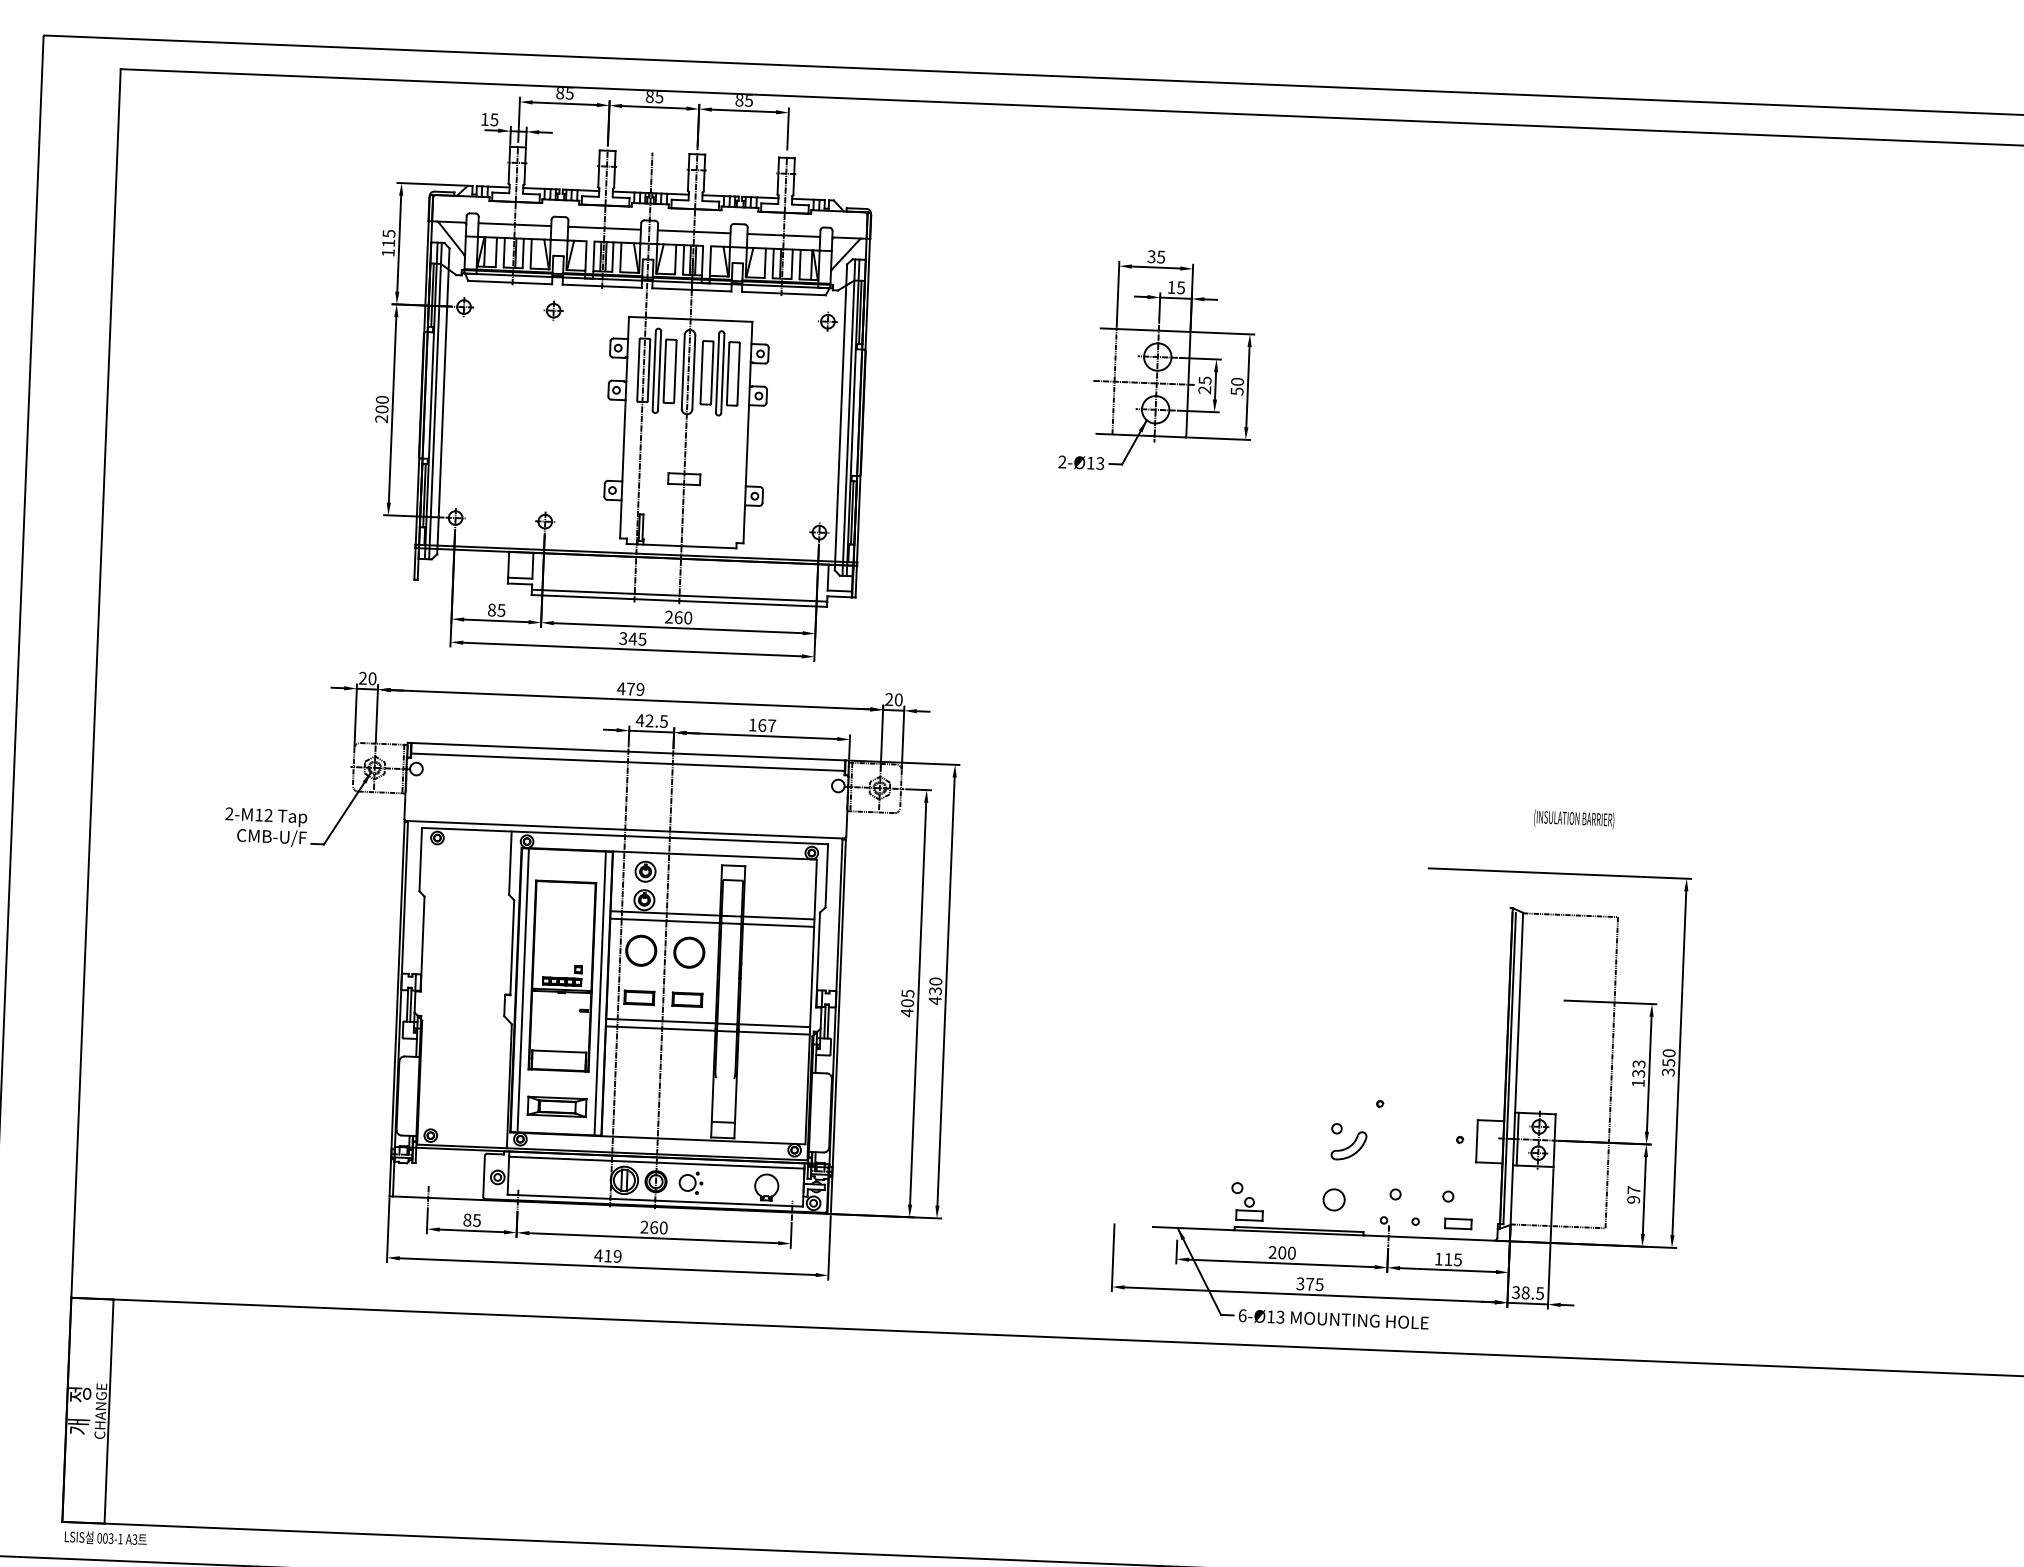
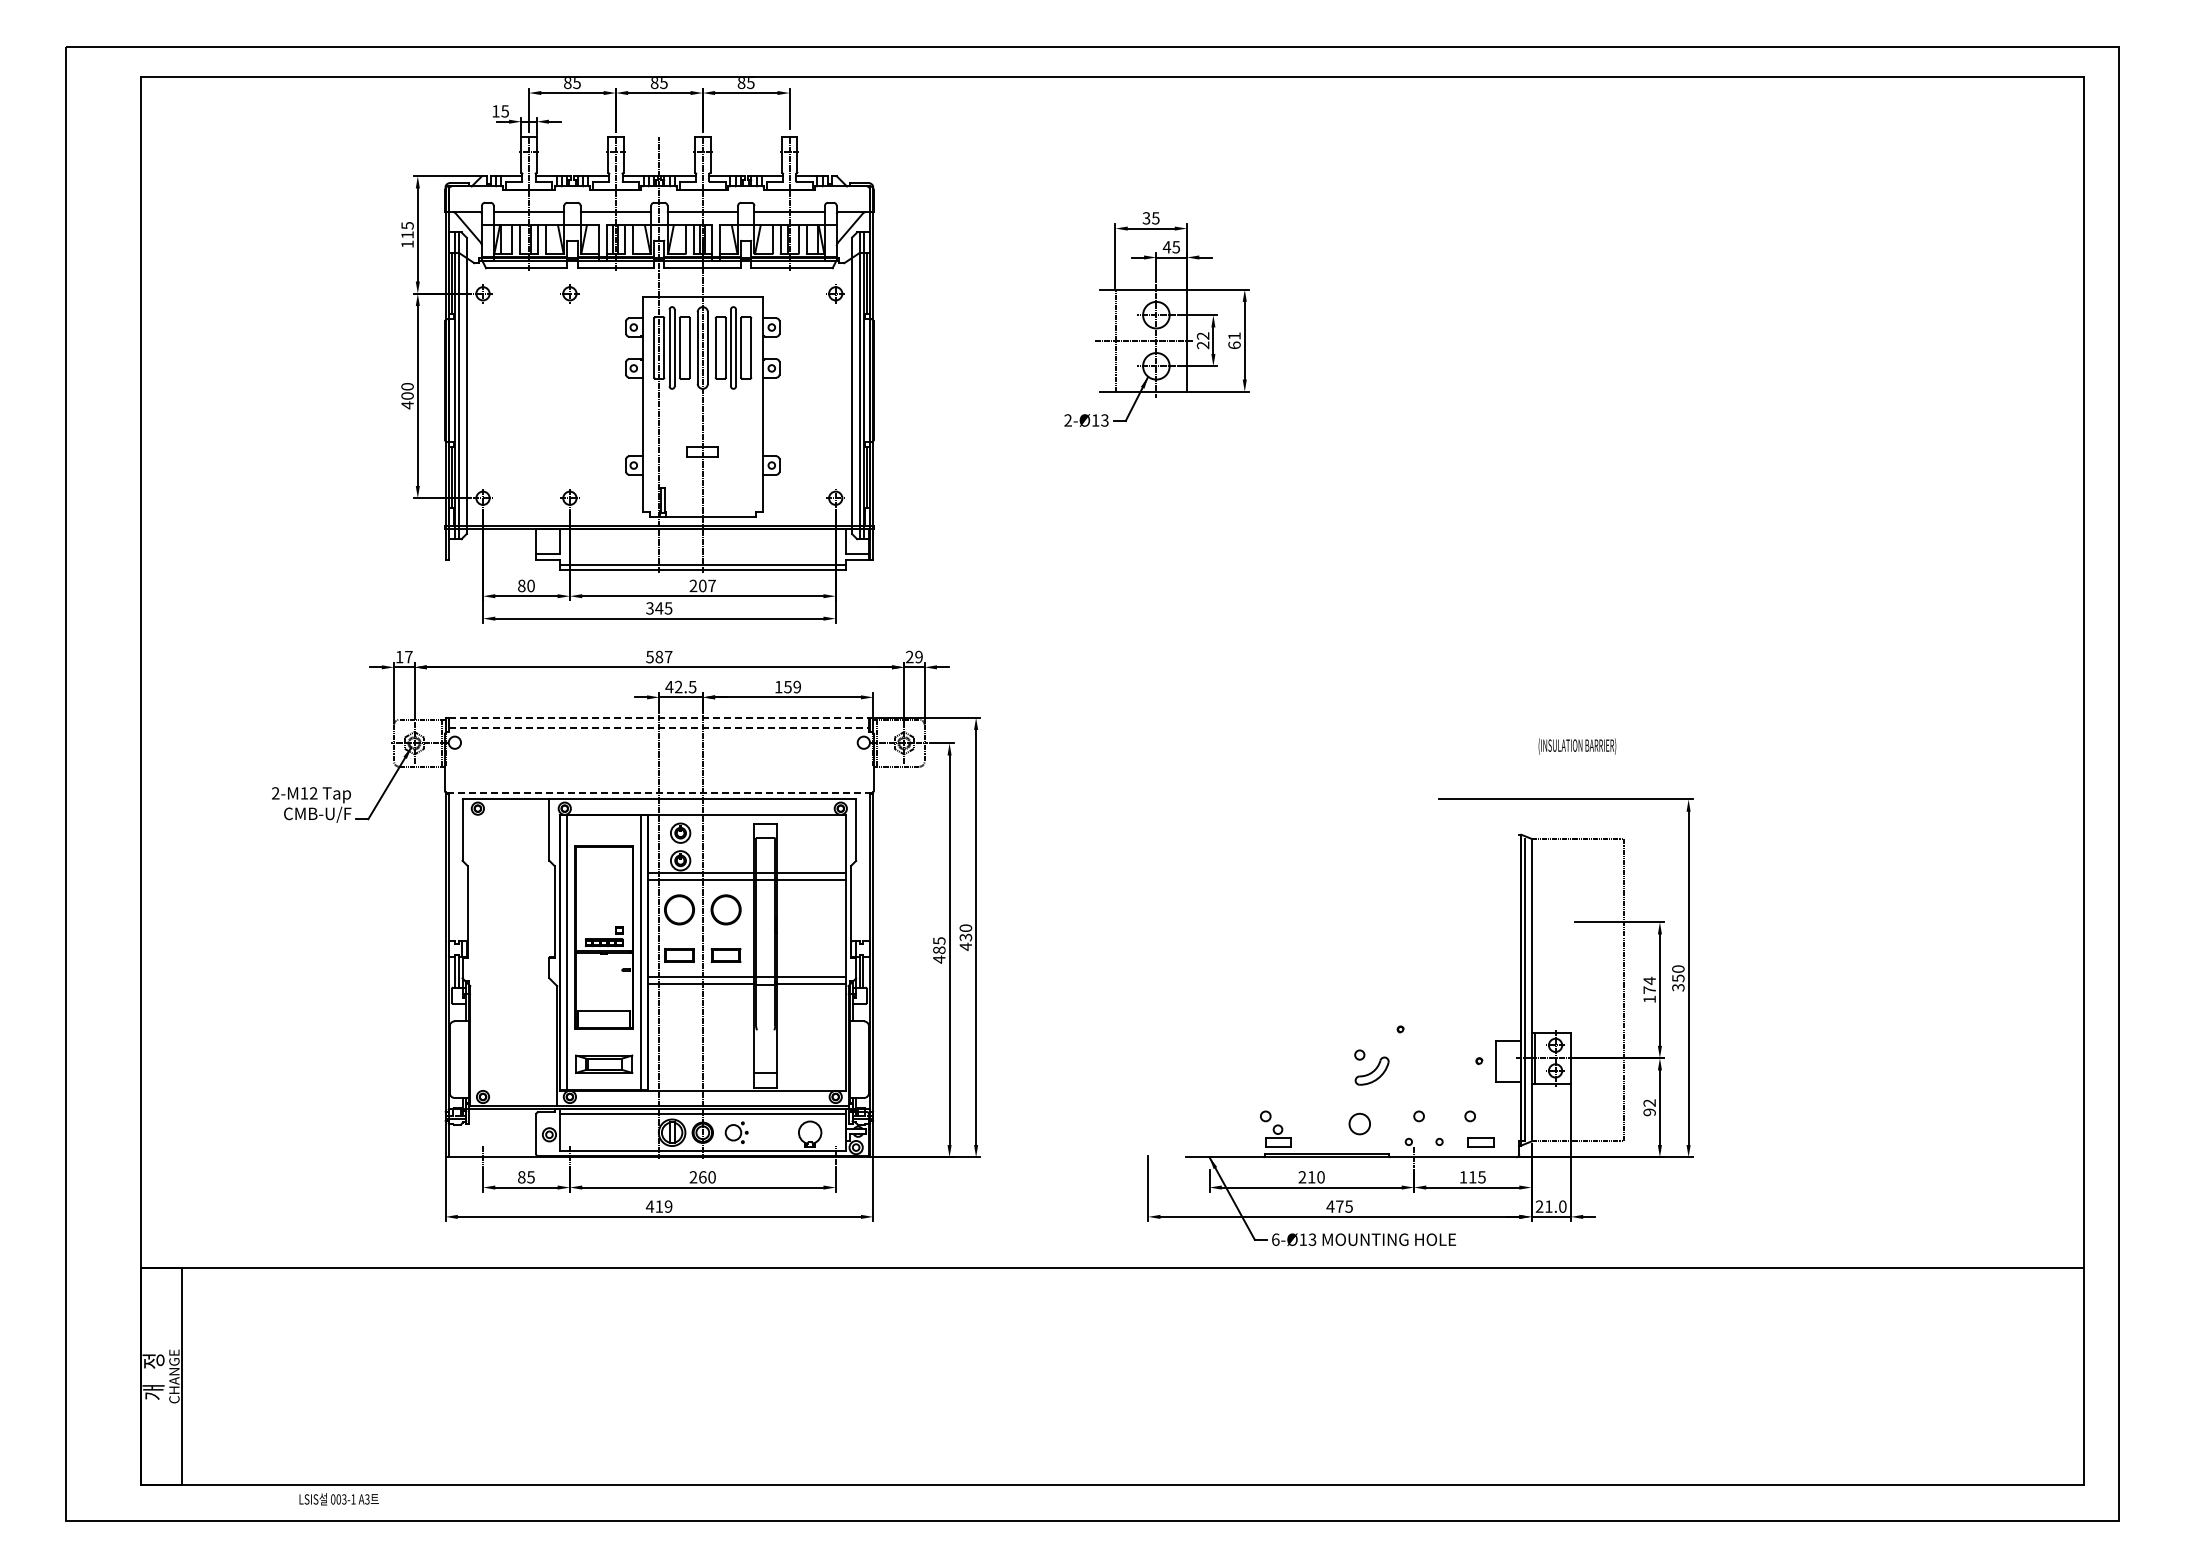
text: (1171, 287) -> (1166, 247), 15 -> 45
text: (1204, 379) -> (1202, 335), 25 -> 22
text: (1237, 386) -> (1234, 340), 50 -> 61
text: (381, 419) -> (407, 405), 200 -> 400
text: (500, 609) -> (530, 585), 85 -> 80
text: (683, 617) -> (707, 585), 260 -> 207
text: (367, 677) -> (403, 656), 20 -> 17
text: (630, 688) -> (658, 656), 479 -> 587
text: (898, 700) -> (918, 657), 20 -> 29
text: (767, 725) -> (792, 686), 167 -> 159
line: (628, 751) -> (659, 717), solid -> dashed
line: (628, 761) -> (659, 727), solid -> dashed
line: (625, 829) -> (659, 793), solid -> dashed
text: (907, 1003) -> (939, 950), 405 -> 485
text: (1638, 1068) -> (1649, 985), 133 -> 174
text: (1633, 1189) -> (1649, 1102), 97 -> 92
text: (1282, 1253) -> (1311, 1177), 200 -> 210
text: (1300, 1283) -> (1330, 1206), 375 -> 475
text: (1527, 1292) -> (1550, 1206), 38.5 -> 21.0
text: (105, 1538) -> (338, 1499), moved

